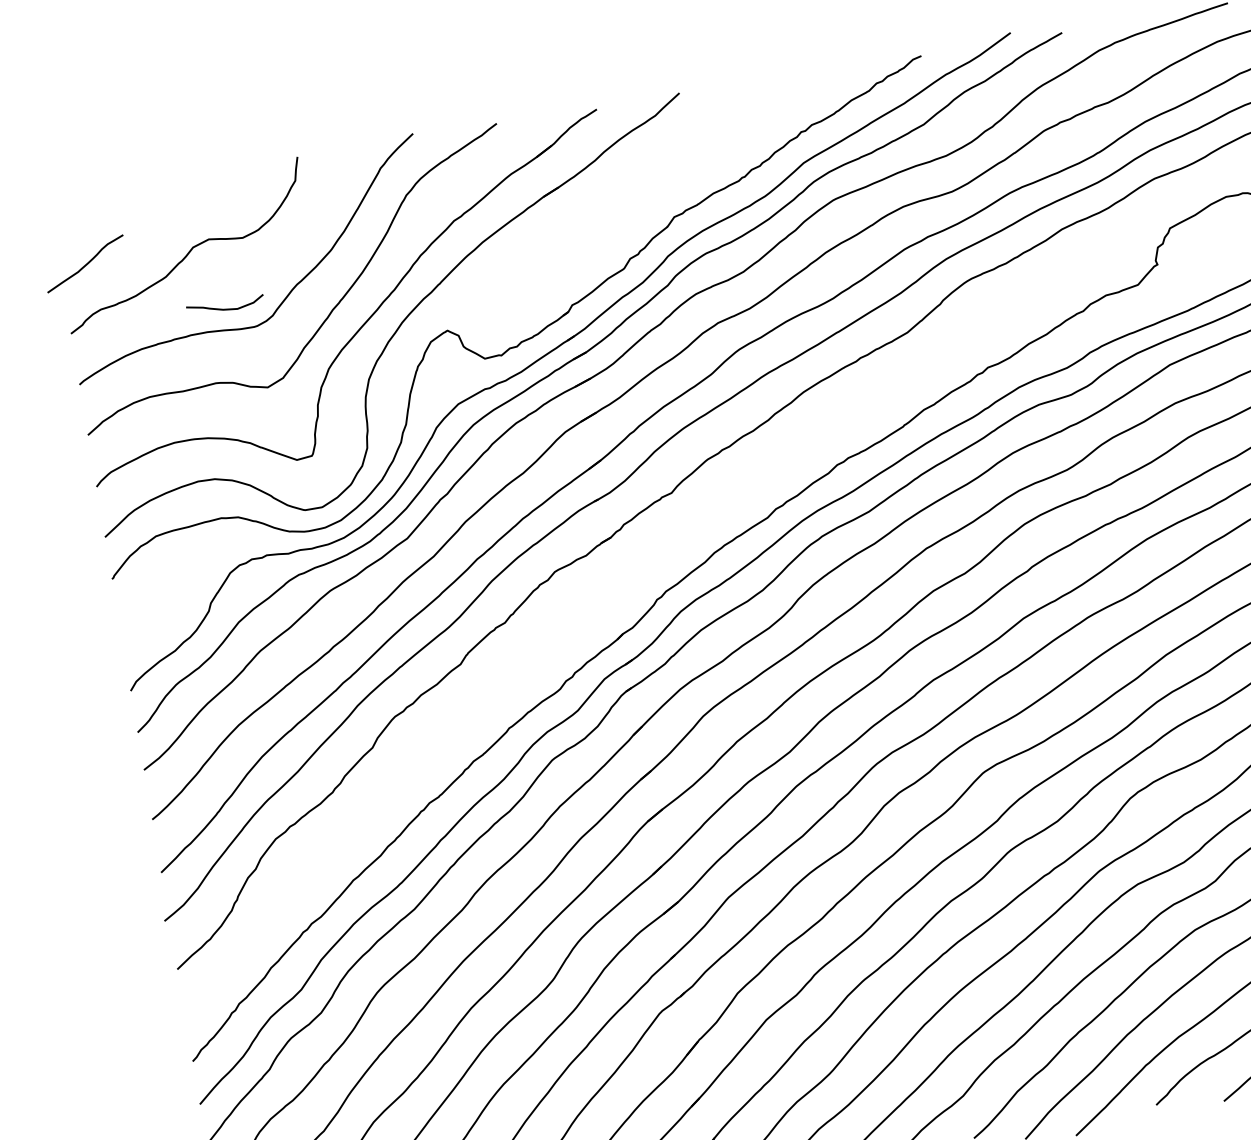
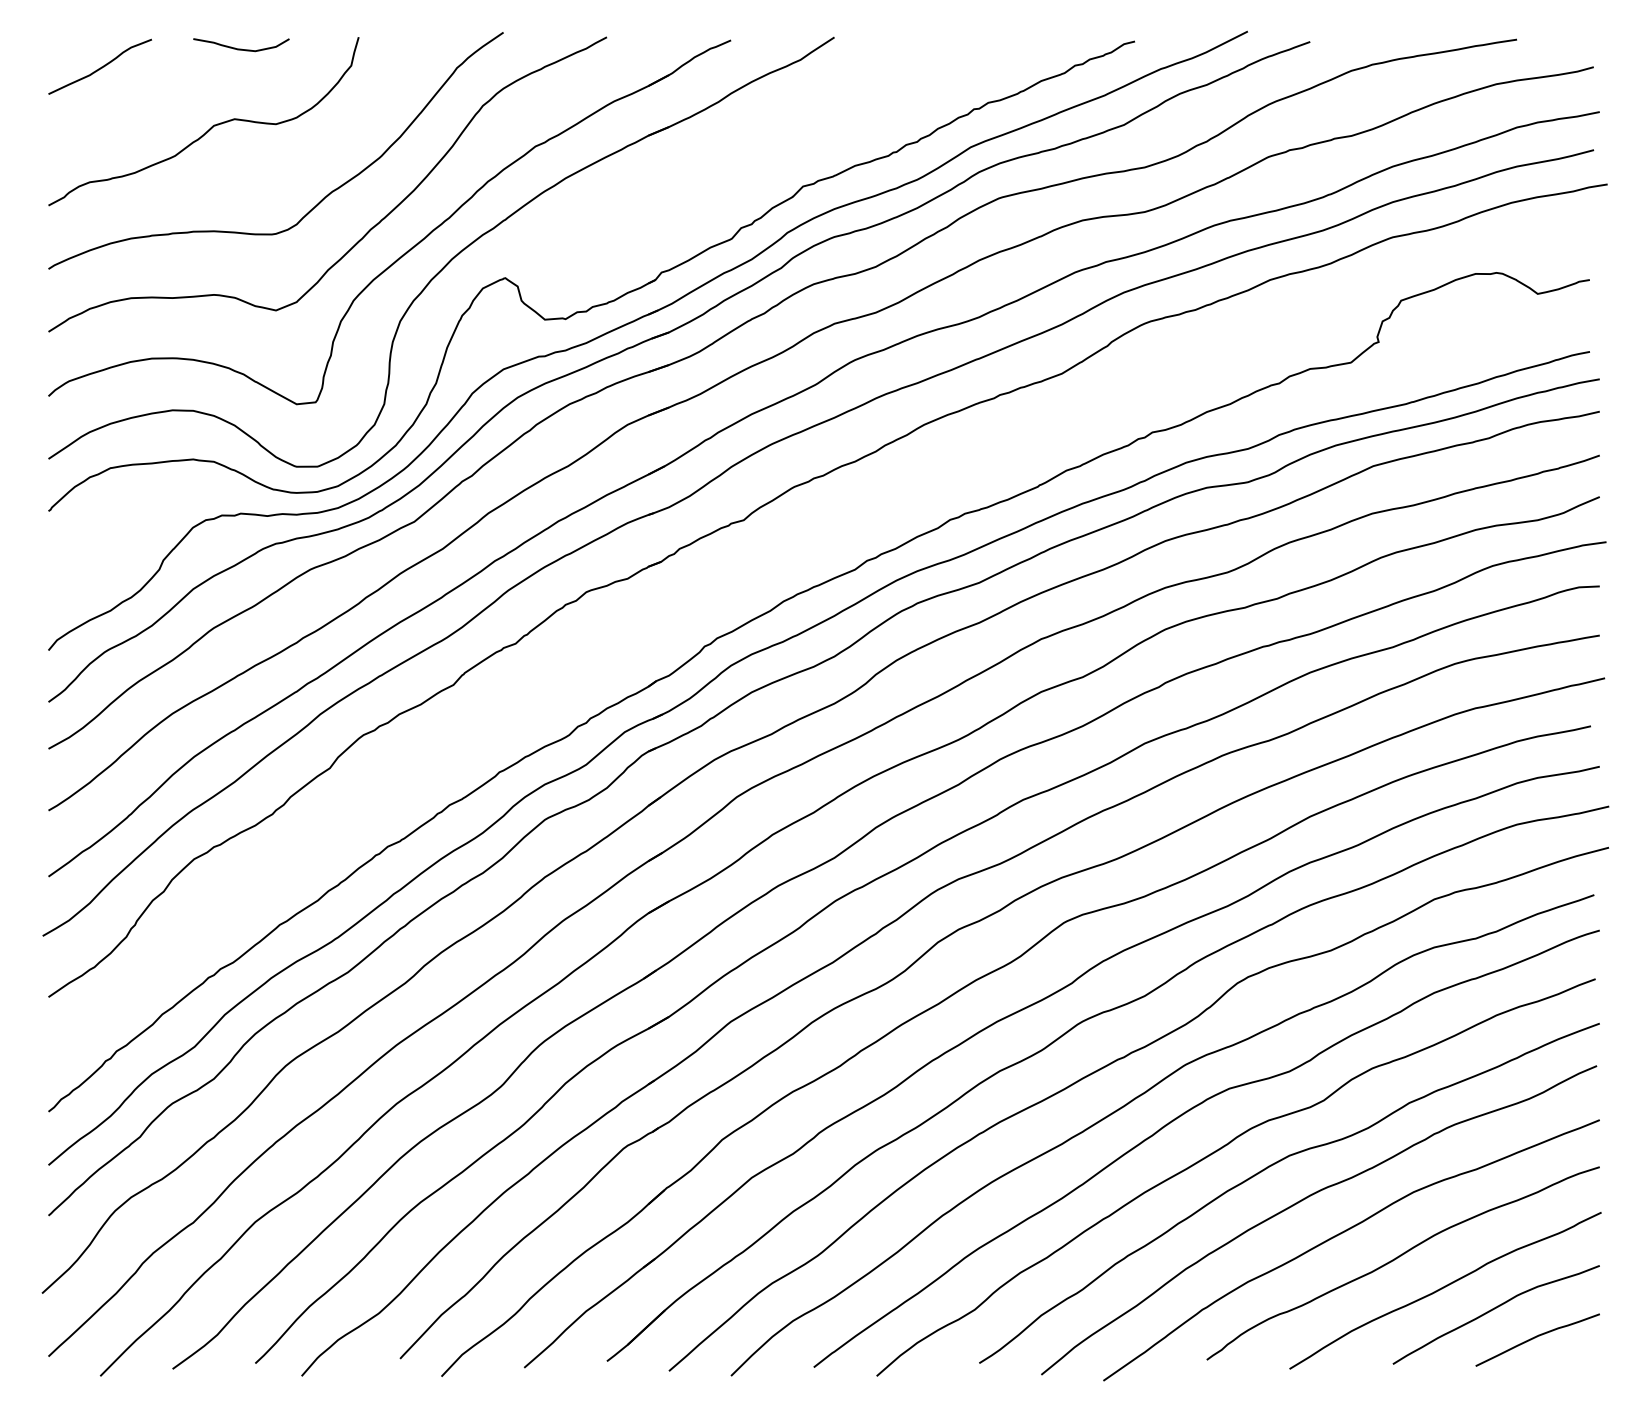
curve: (85, 264) -> (100, 67), moved
curve: (226, 308) -> (241, 48), moved

